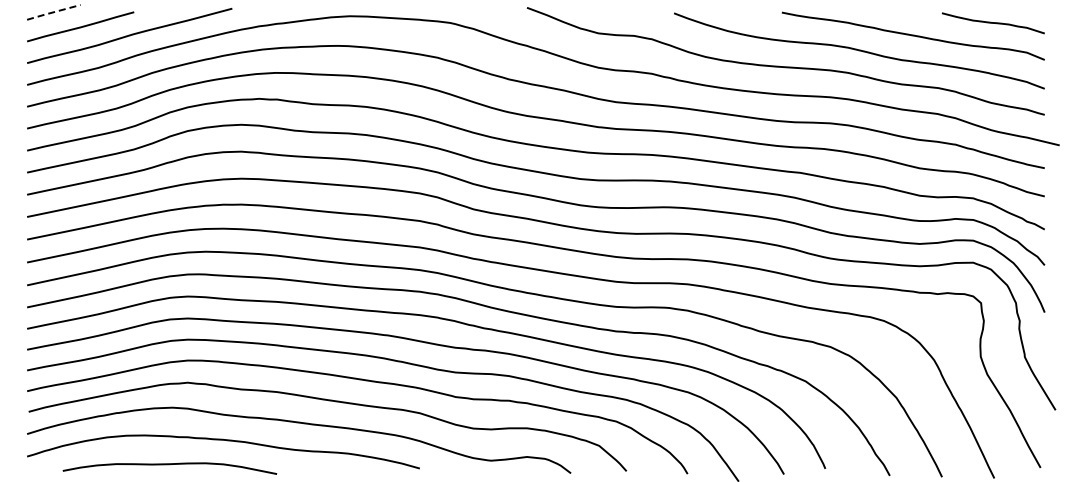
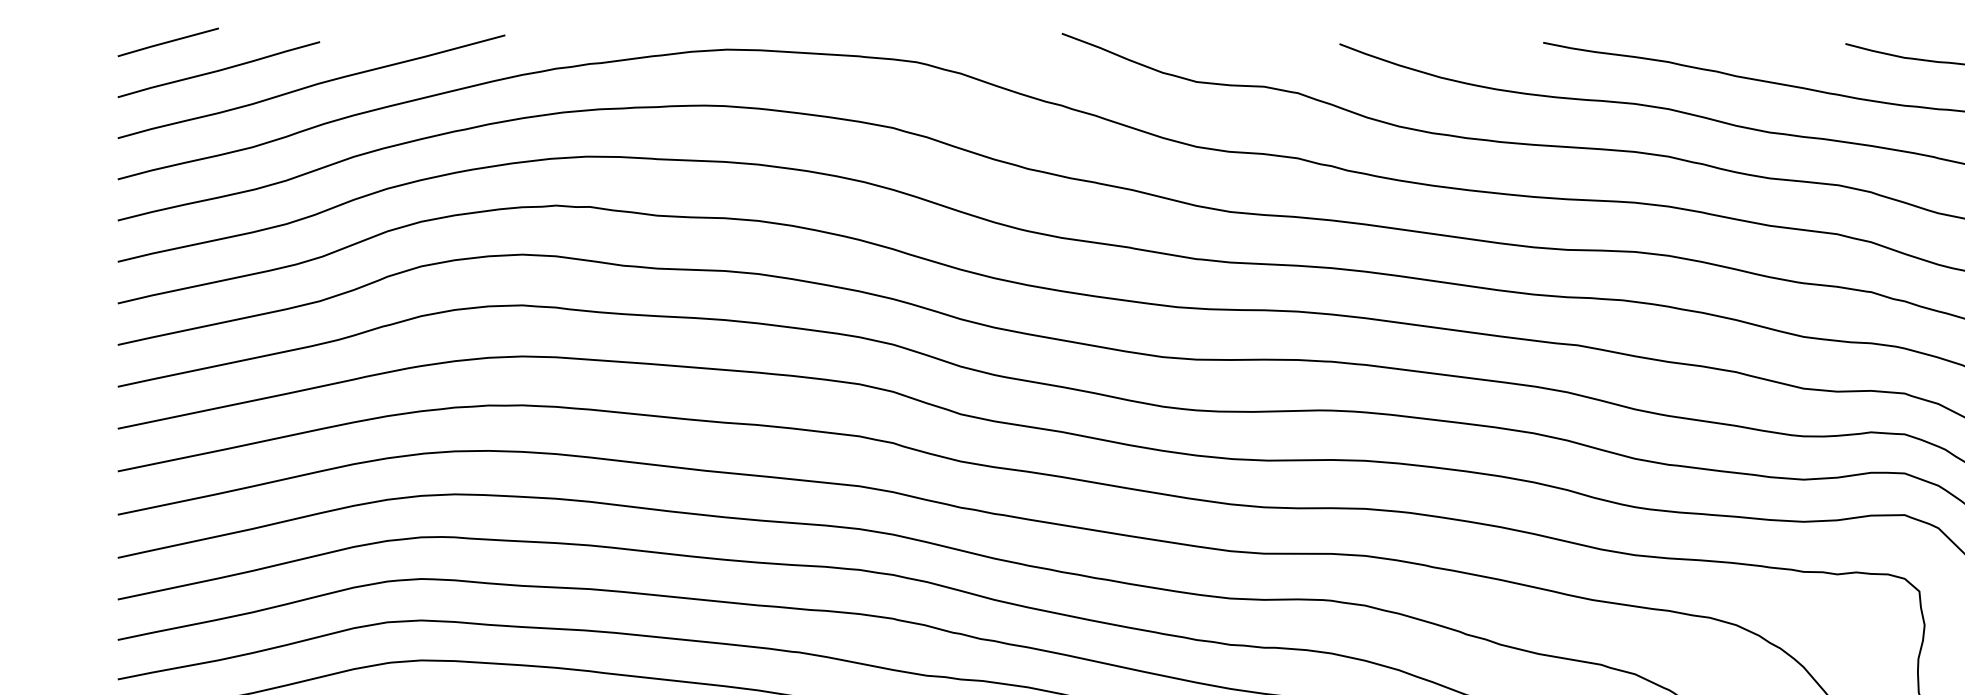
line: (53, 12) -> (167, 42), dashed -> solid

